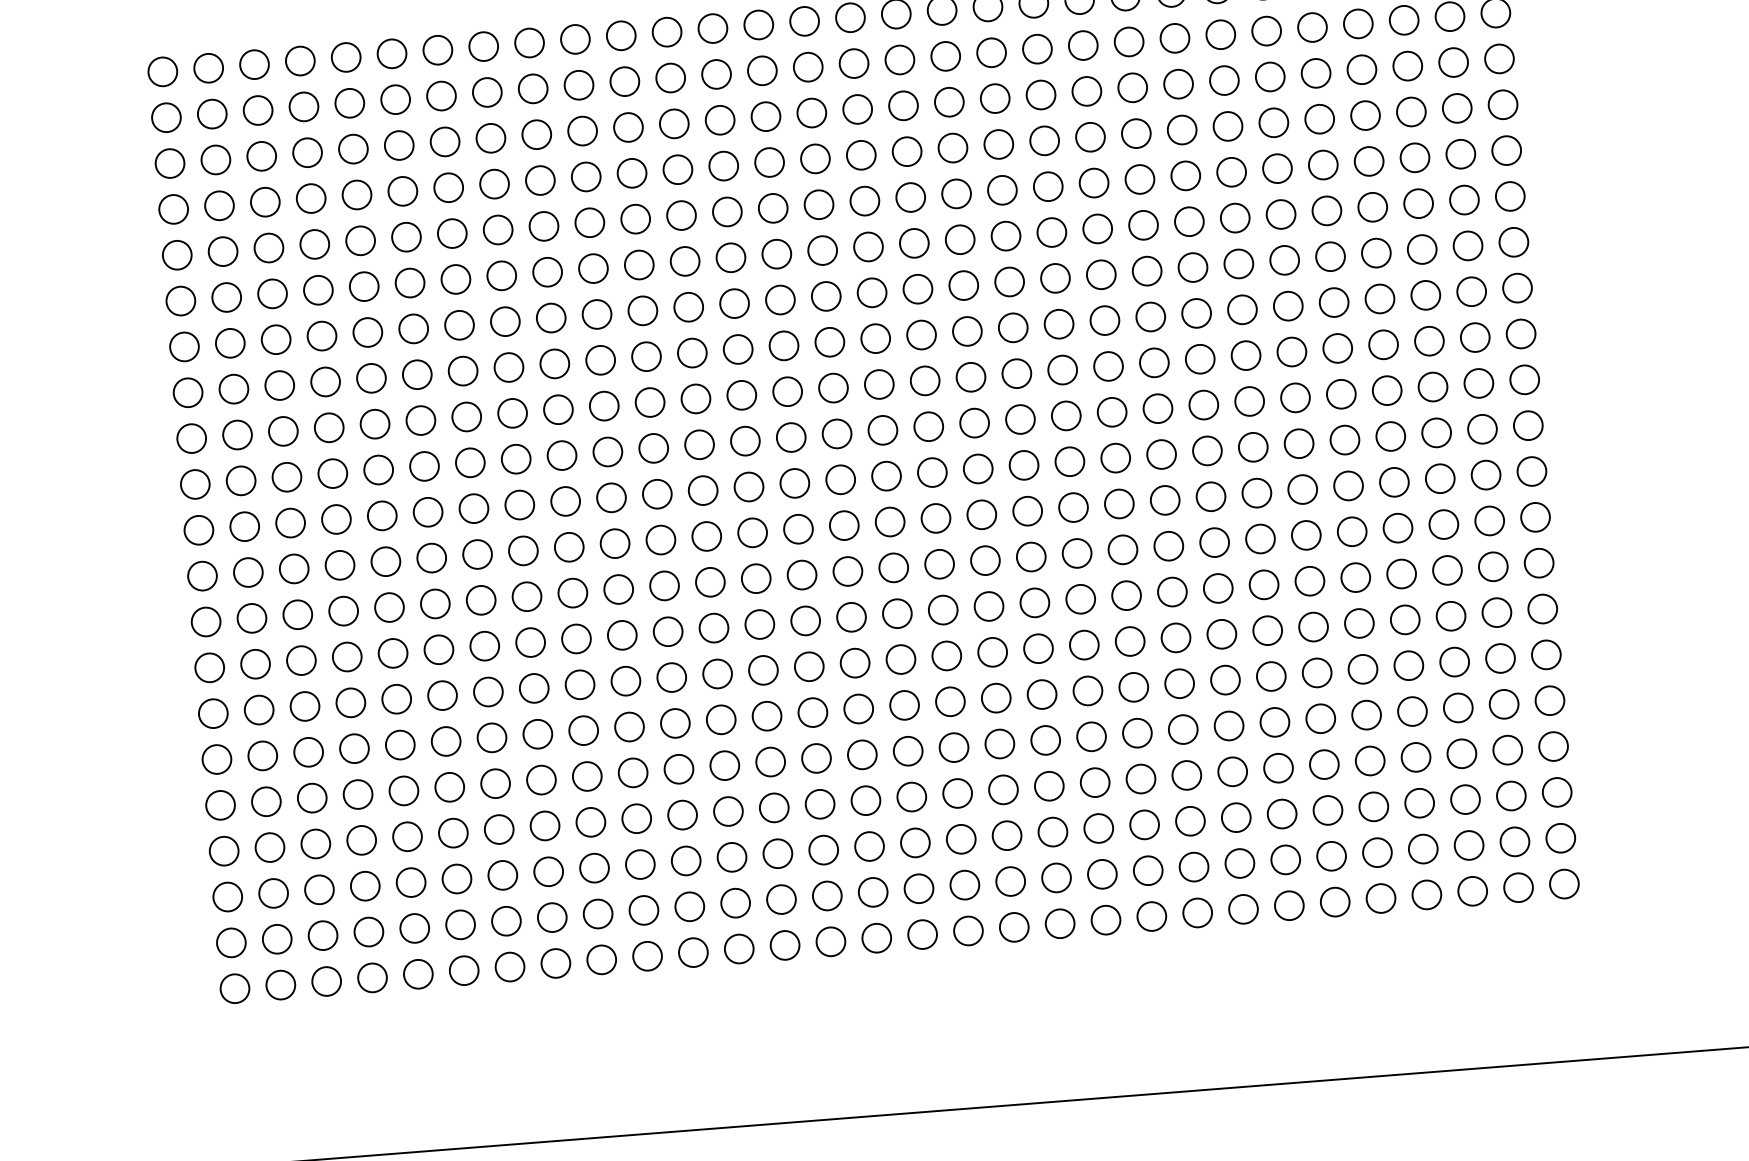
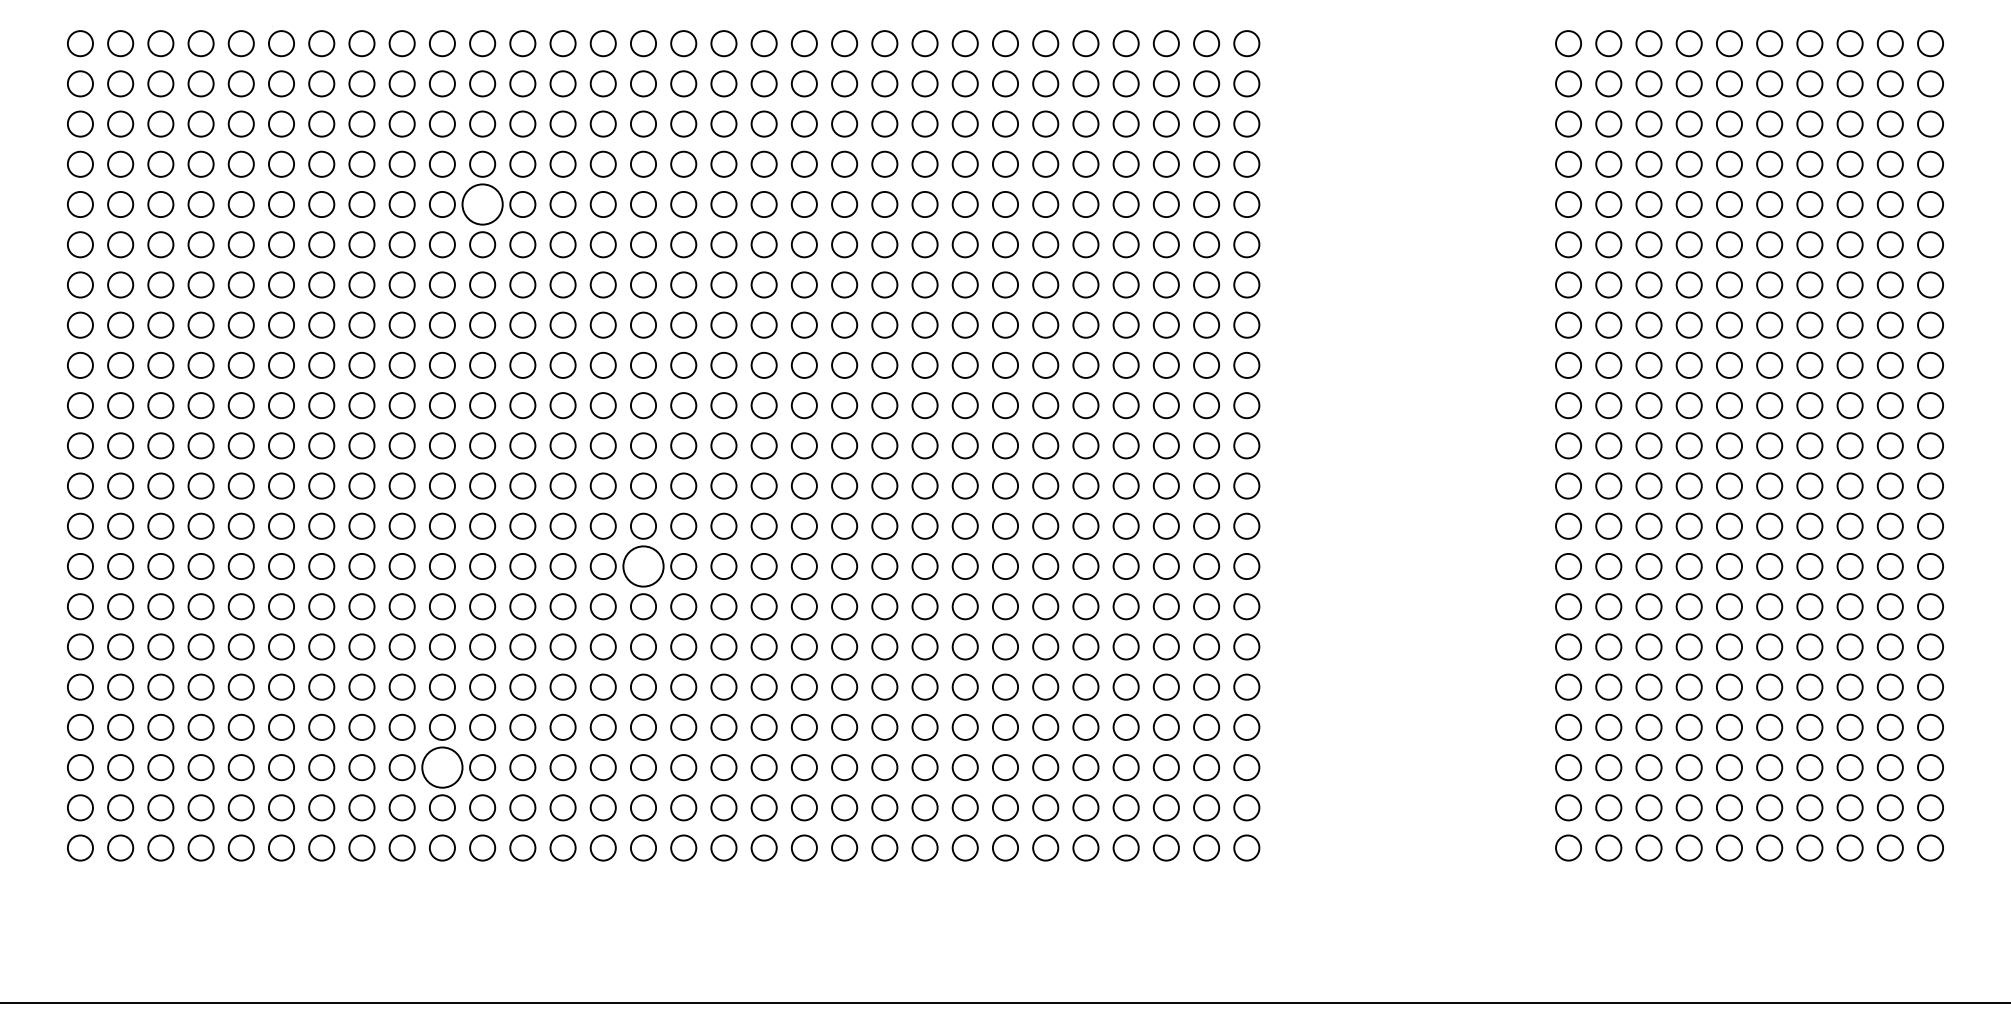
circle: (635, 219) -> (482, 204), size x1.6
circle: (851, 617) -> (643, 566), size x1.6
circle: (639, 864) -> (441, 767), size x1.6

